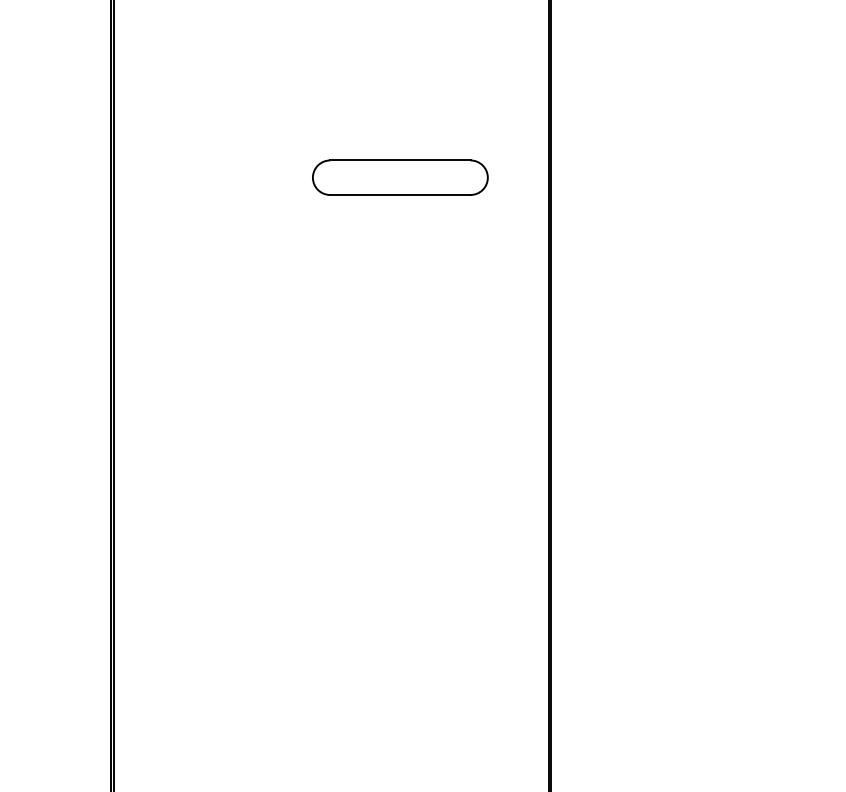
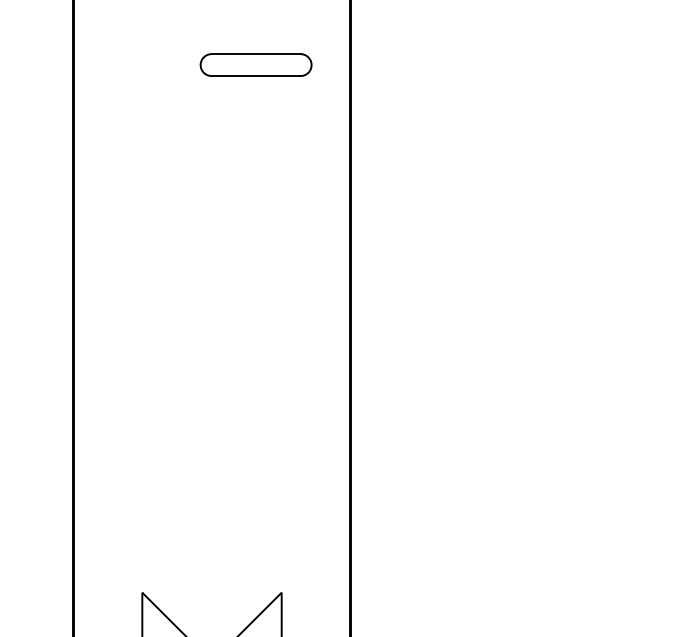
part: (399, 176) -> (255, 64), moved

